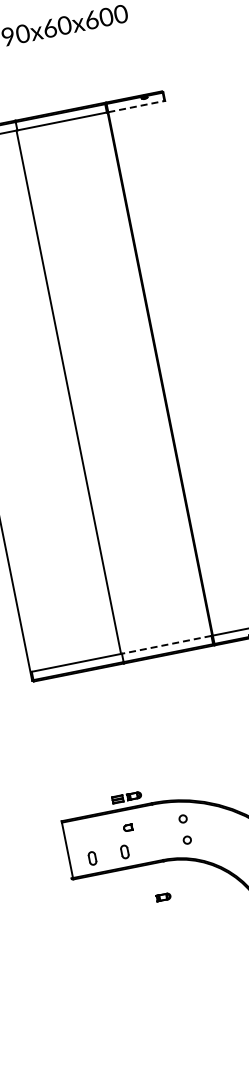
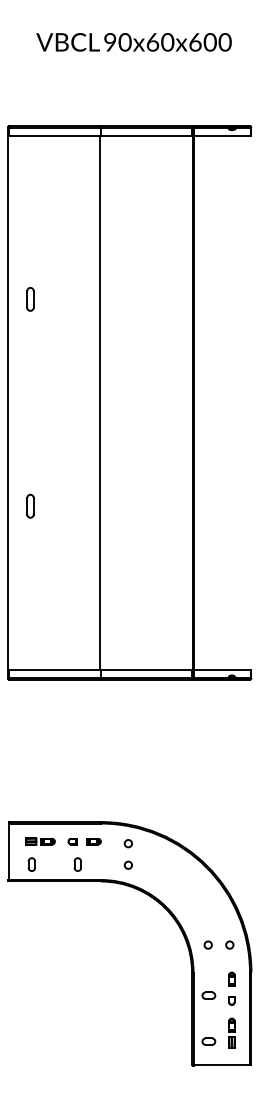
line: (136, 106) -> (222, 135), dashed -> solid
part: (20, 506) -> (30, 505), added
line: (166, 644) -> (146, 669), dashed -> solid
part: (126, 797) -> (40, 841), moved
part: (124, 851) -> (77, 864), moved
part: (163, 897) -> (93, 841), moved

